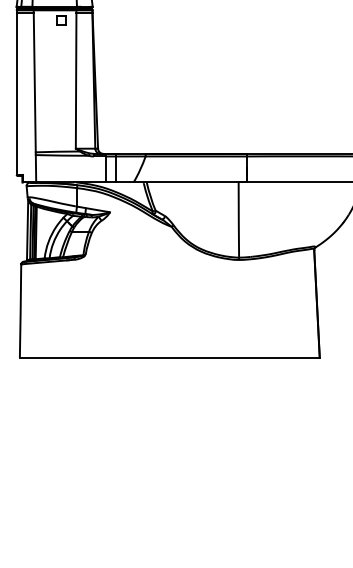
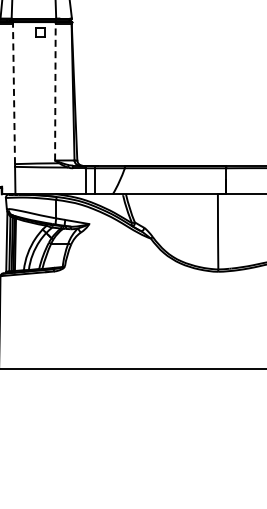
line: (76, 79) -> (55, 91), solid -> dashed
line: (34, 80) -> (13, 92), solid -> dashed

